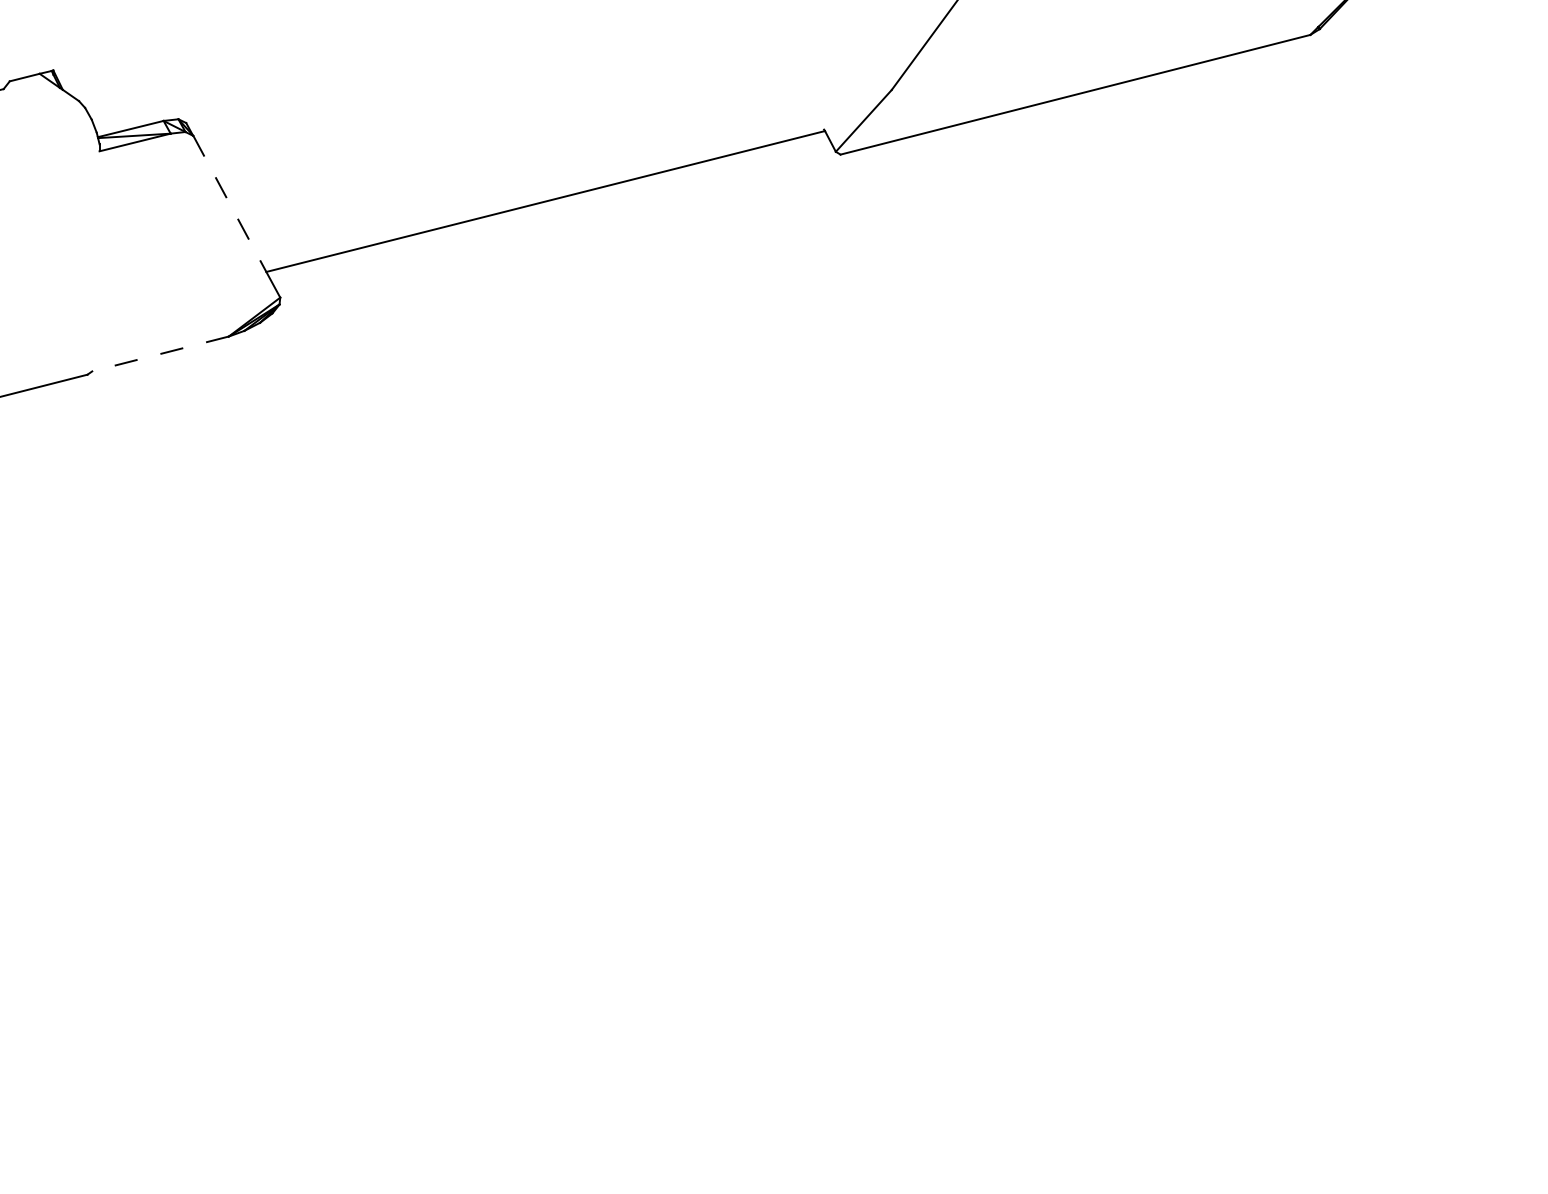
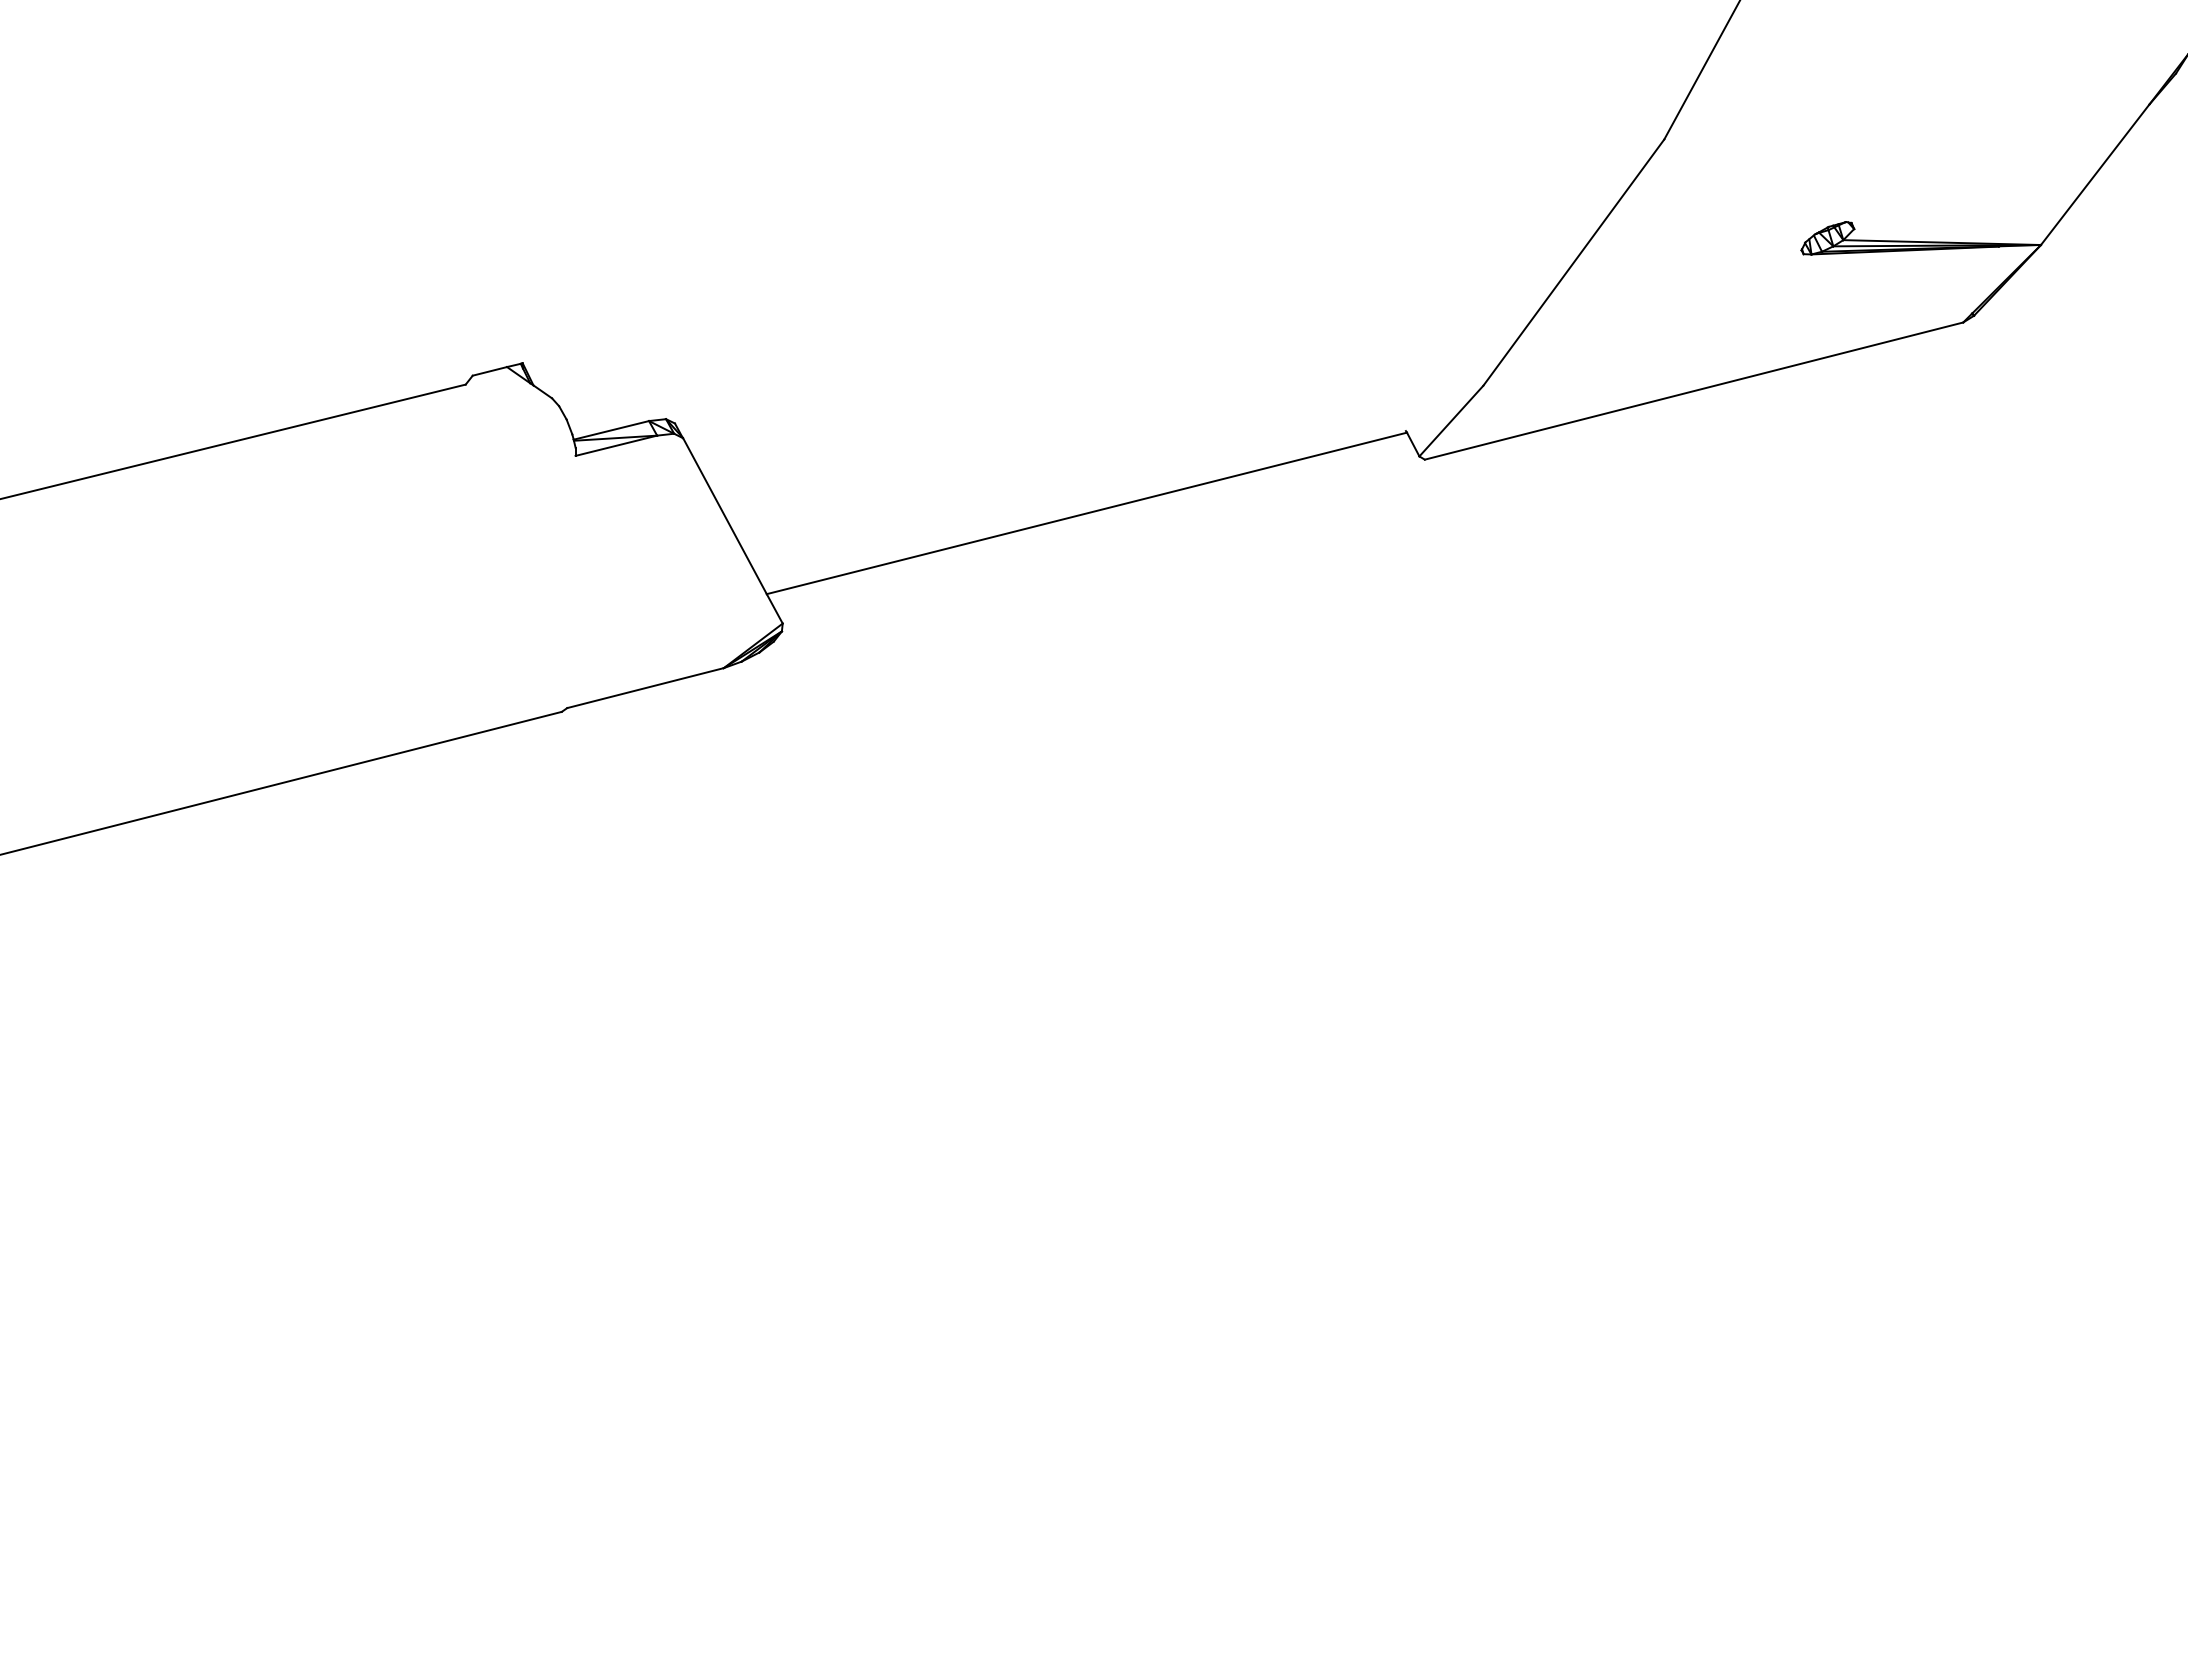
line: (229, 204) -> (724, 516), dashed -> solid
line: (160, 354) -> (645, 688), dashed -> solid

